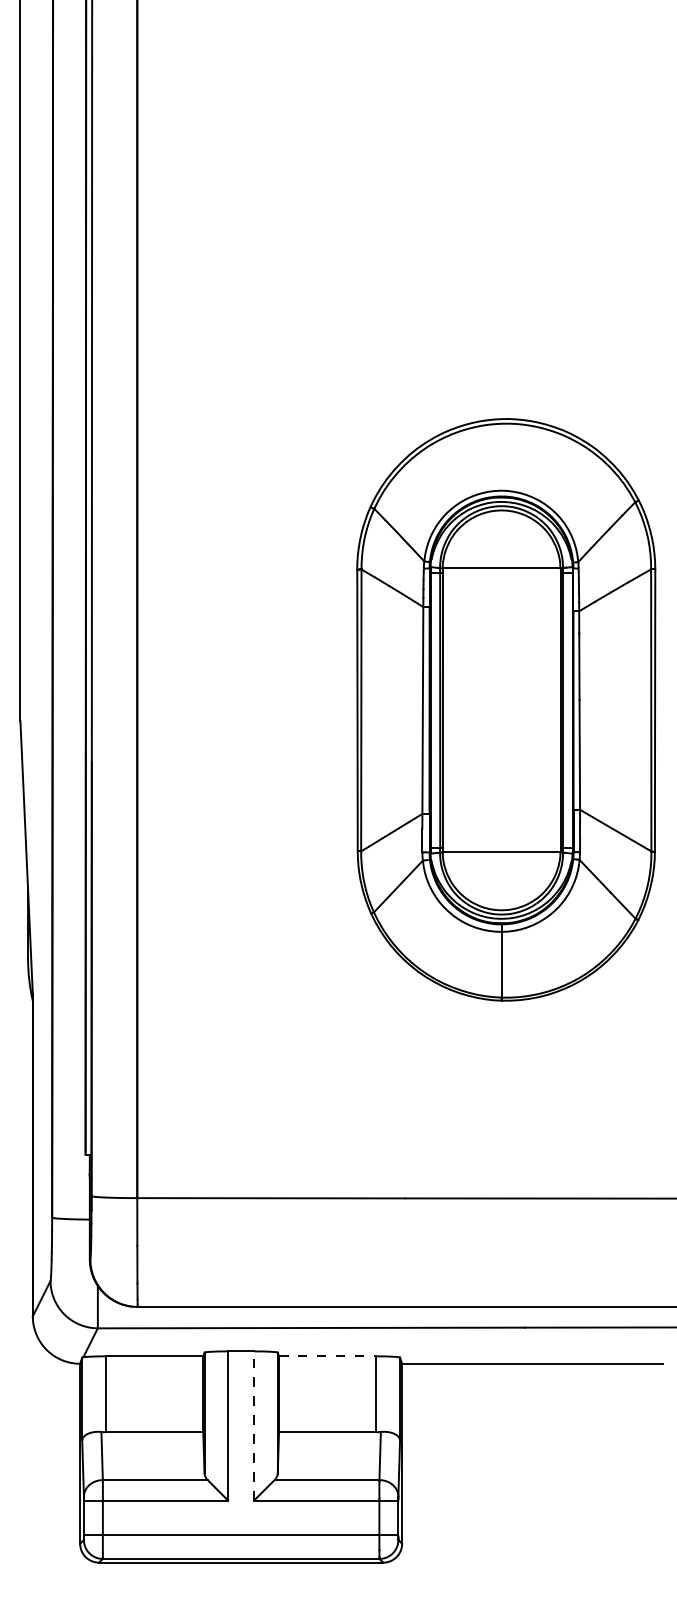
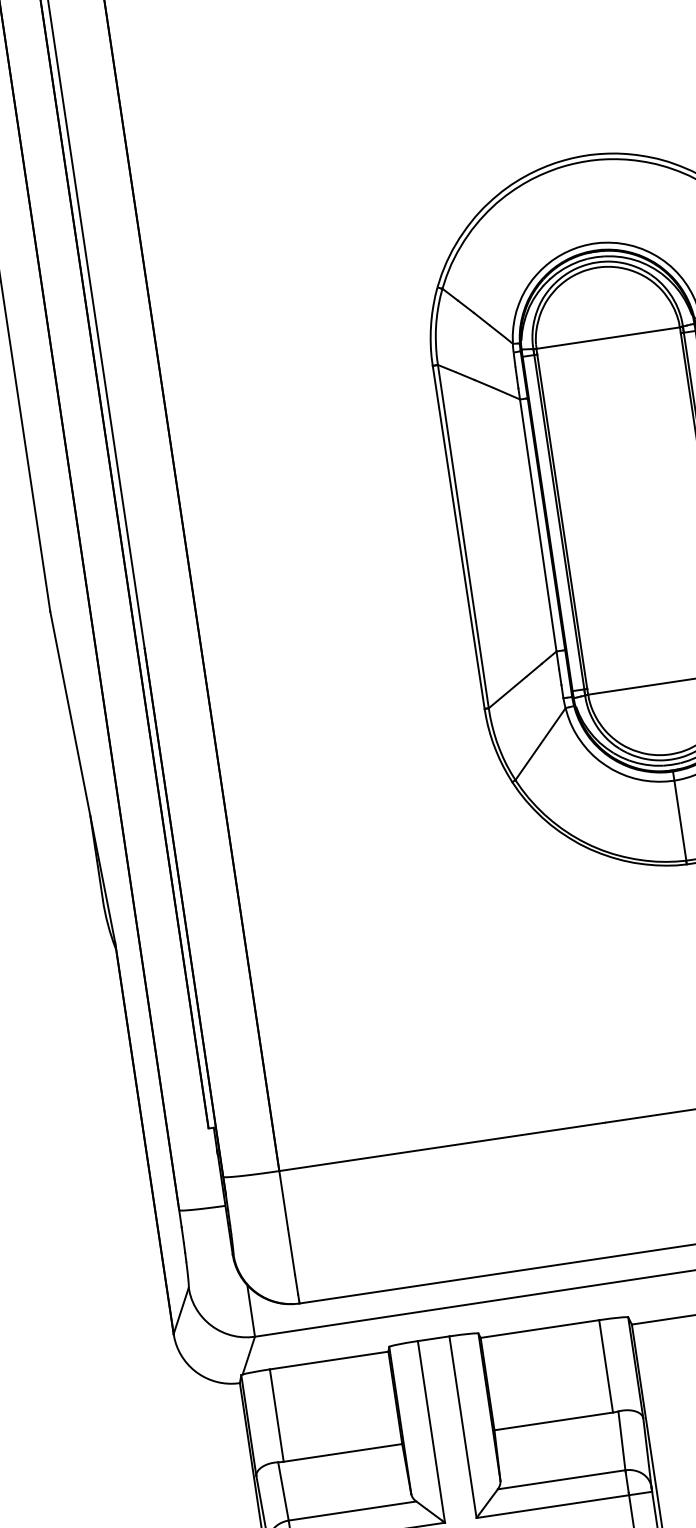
line: (327, 1356) -> (539, 1329), dashed -> solid
line: (254, 1425) -> (463, 1426), dashed -> solid

